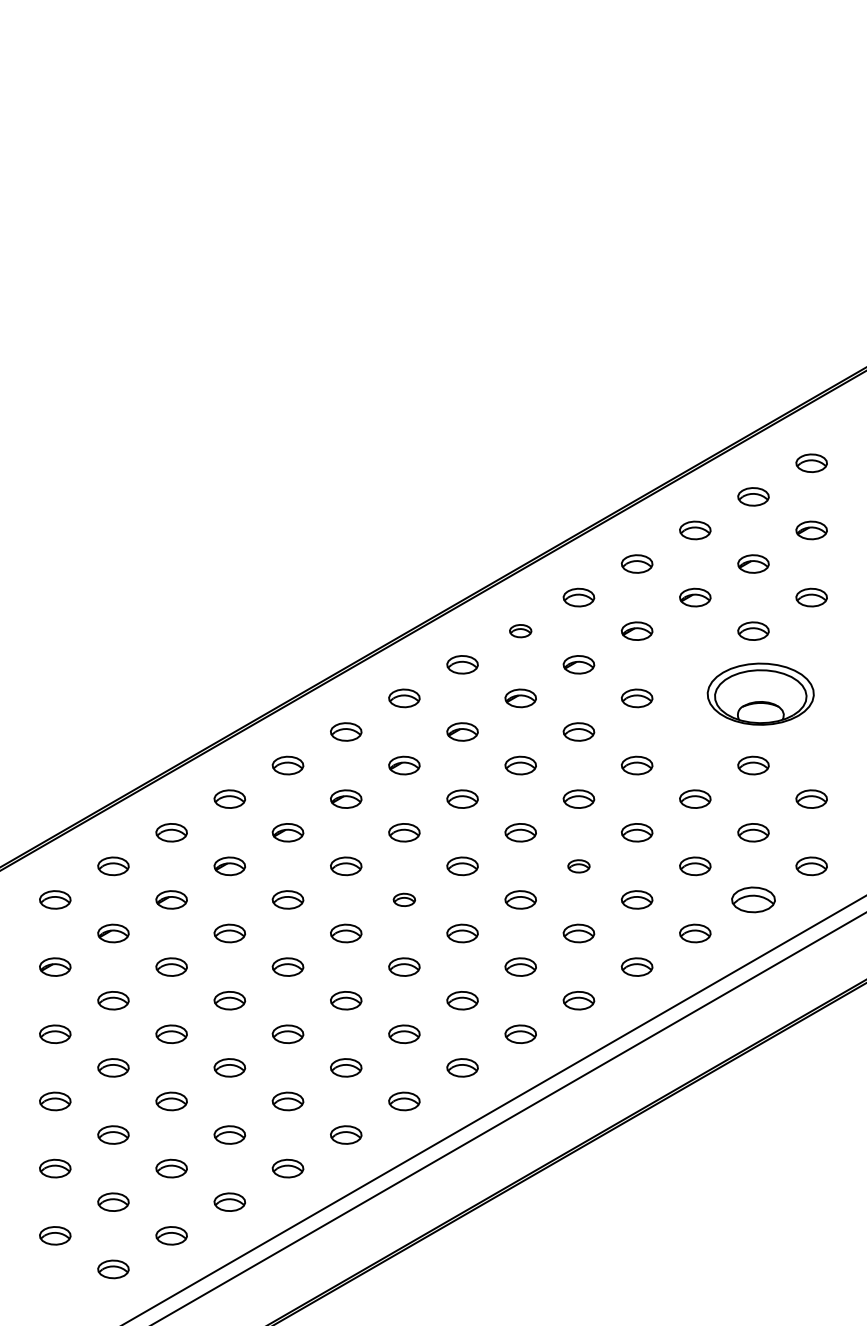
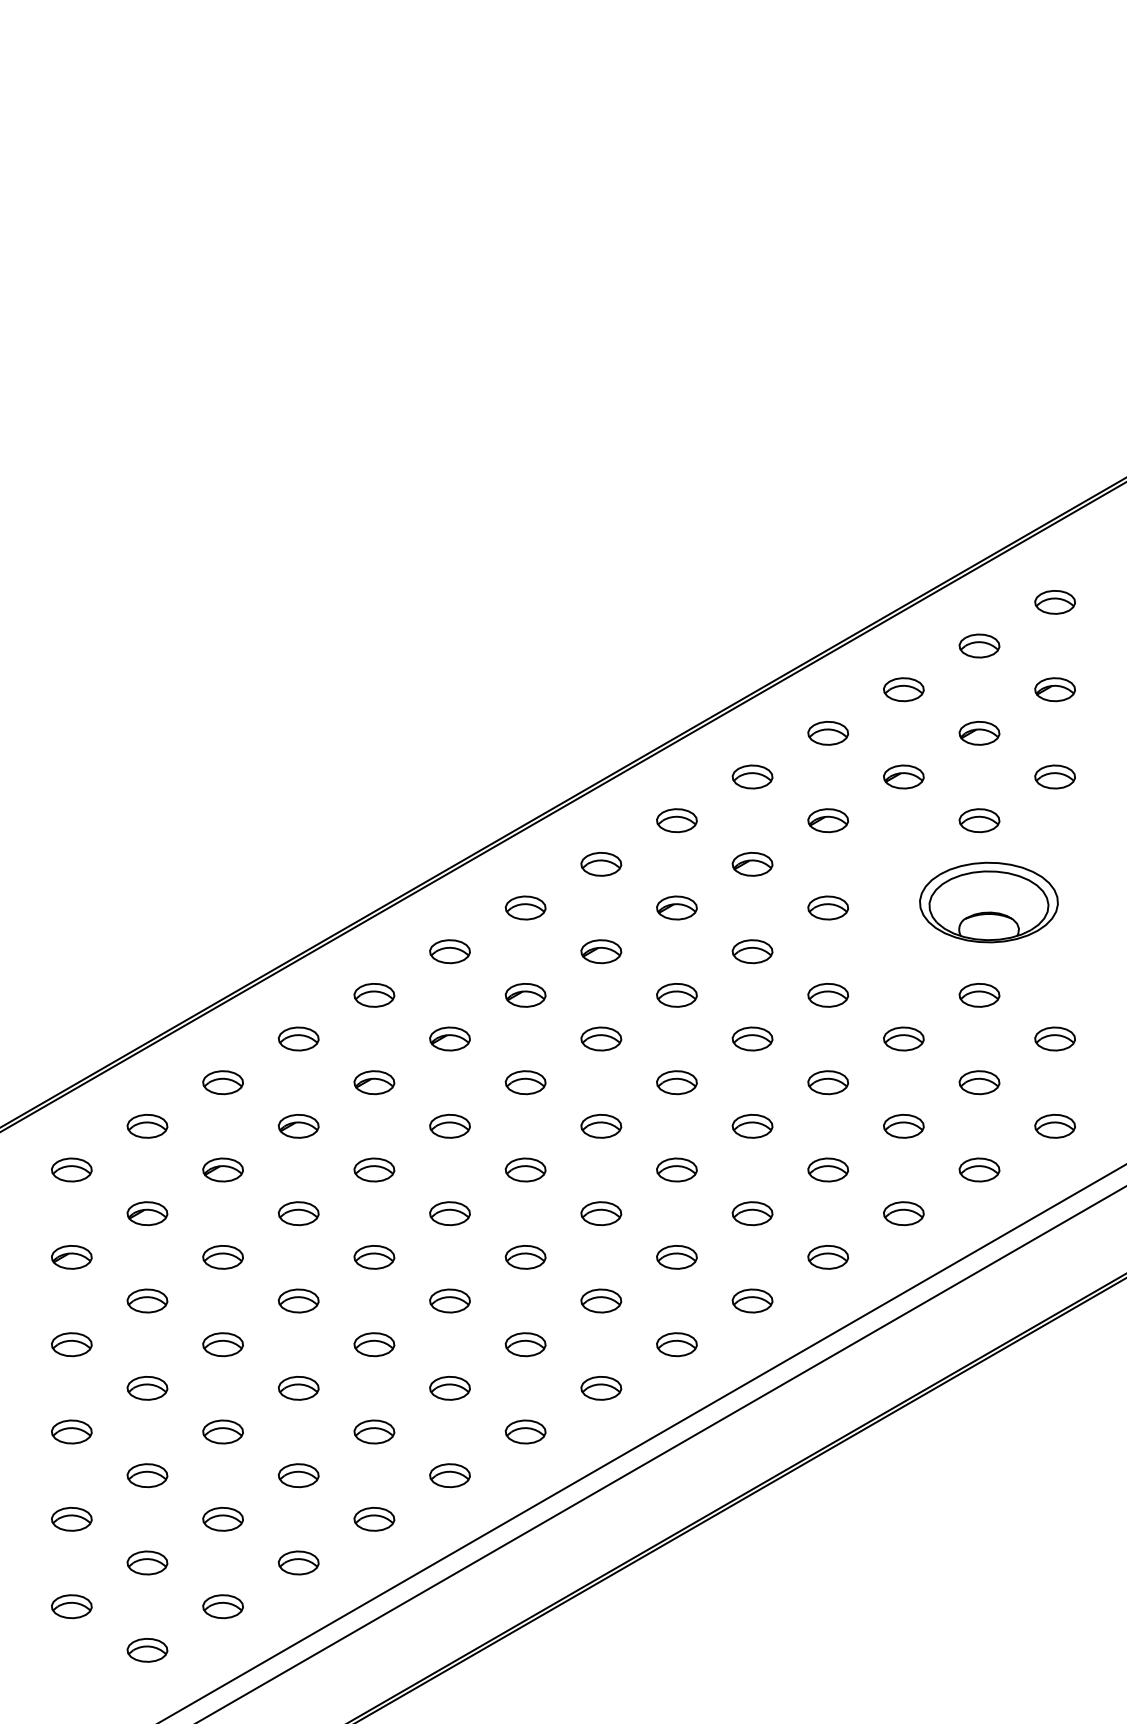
part: (520, 630) -> (676, 819), size x1.43
part: (578, 866) -> (752, 1126), size x1.43
part: (404, 899) -> (525, 1169), size x1.43
part: (753, 899) -> (979, 1169), size x0.71

